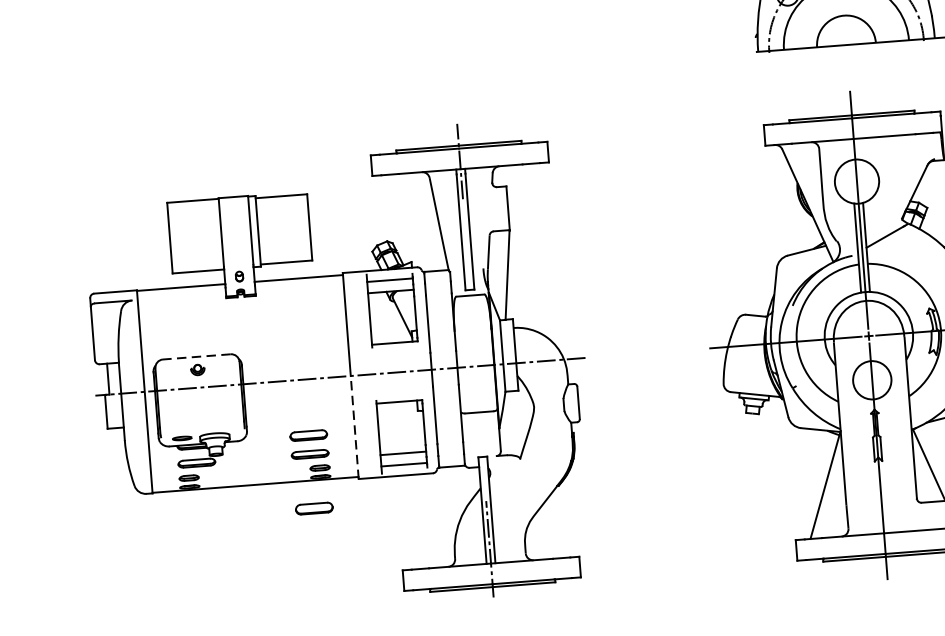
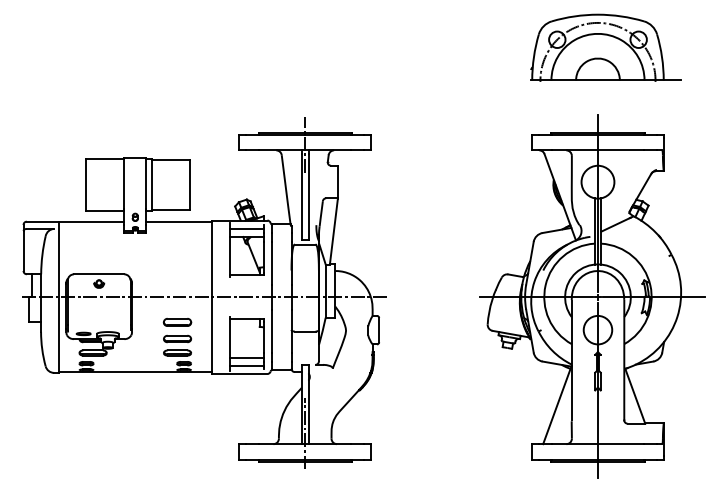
line: (195, 357) -> (98, 274), dashed -> solid
line: (355, 427) -> (212, 335), dashed -> solid
part: (314, 508) -> (177, 322), moved

